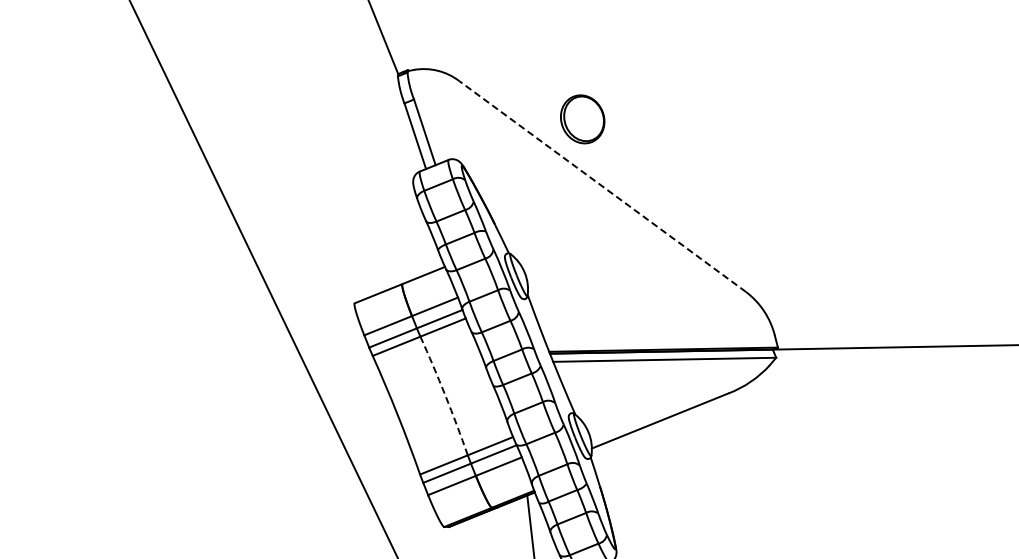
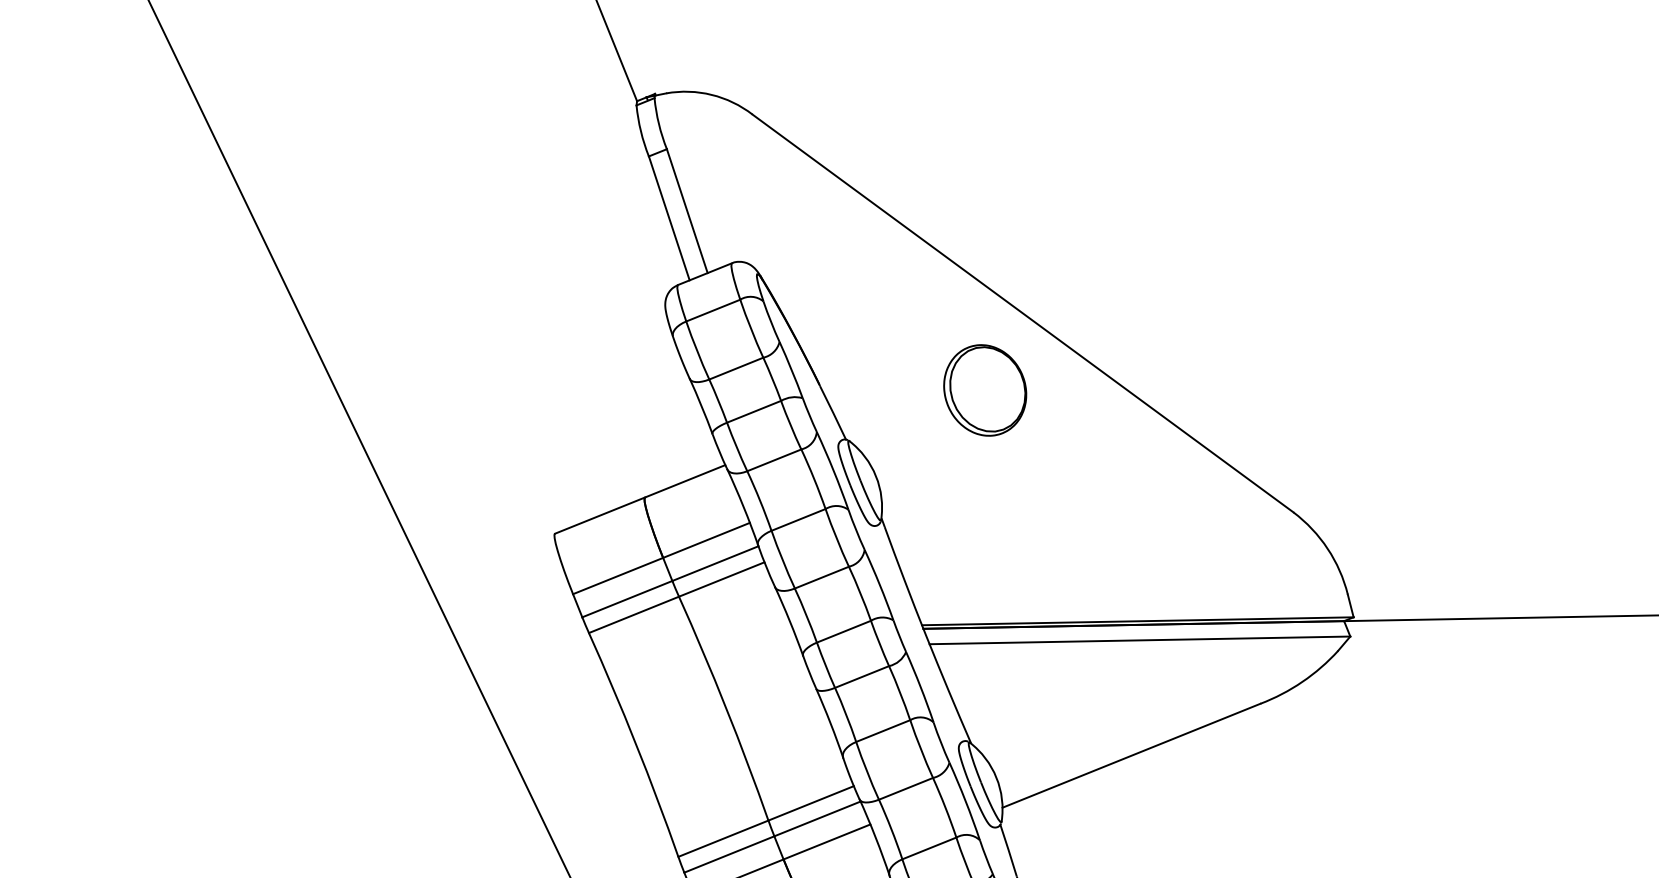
part: (582, 119) -> (984, 390), moved
line: (602, 186) -> (1022, 313), dashed -> solid
arc: (445, 395) -> (726, 707), dashed -> solid

